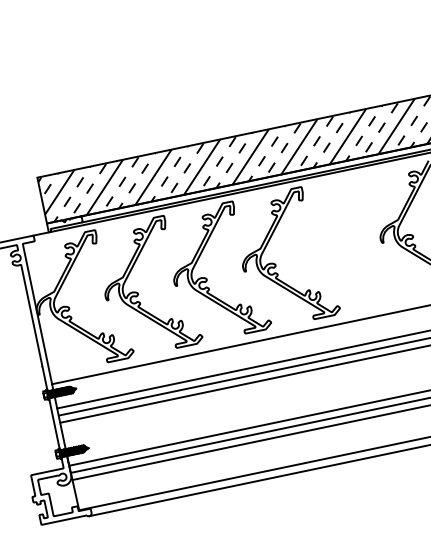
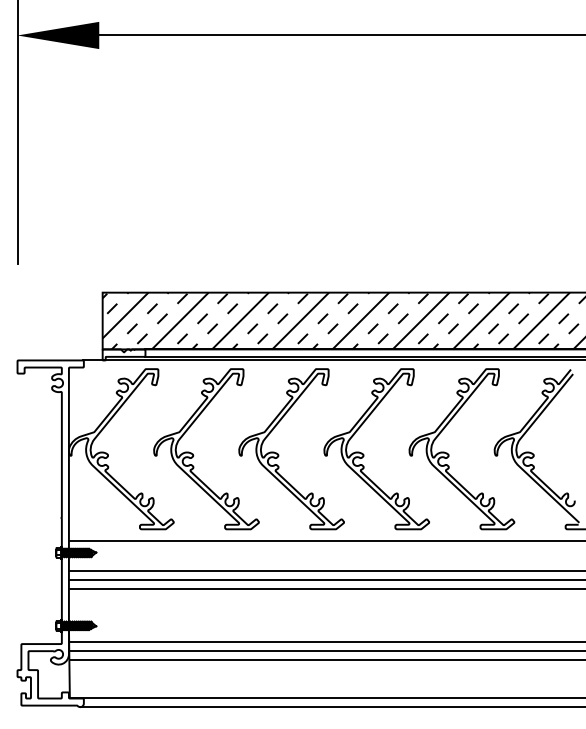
curve: (344, 249) -> (449, 454), added

